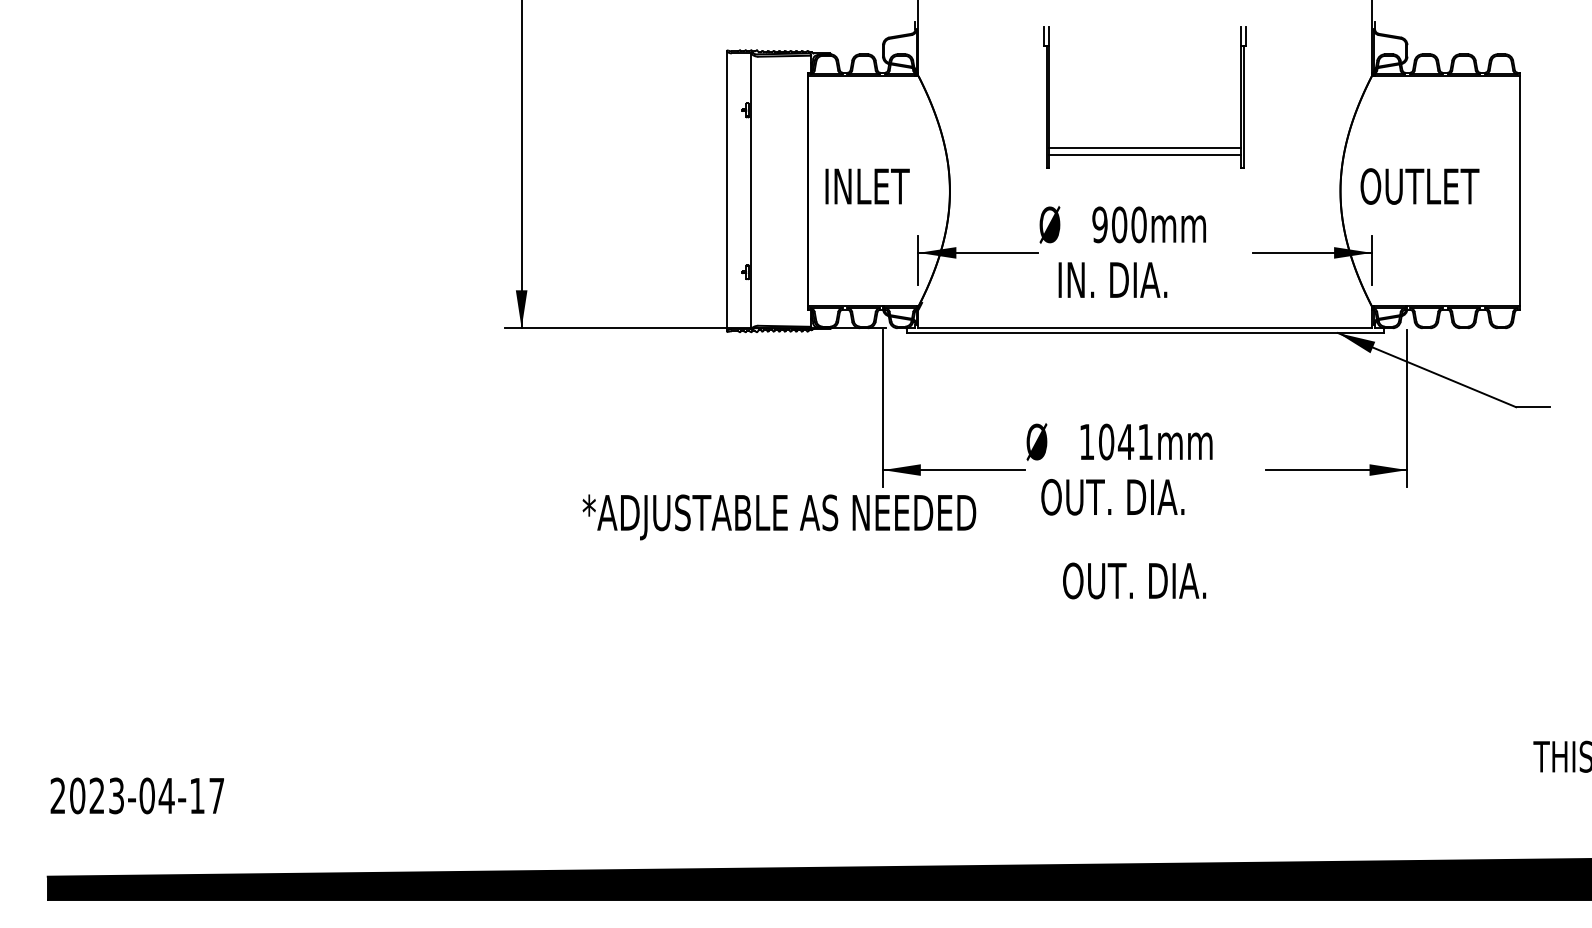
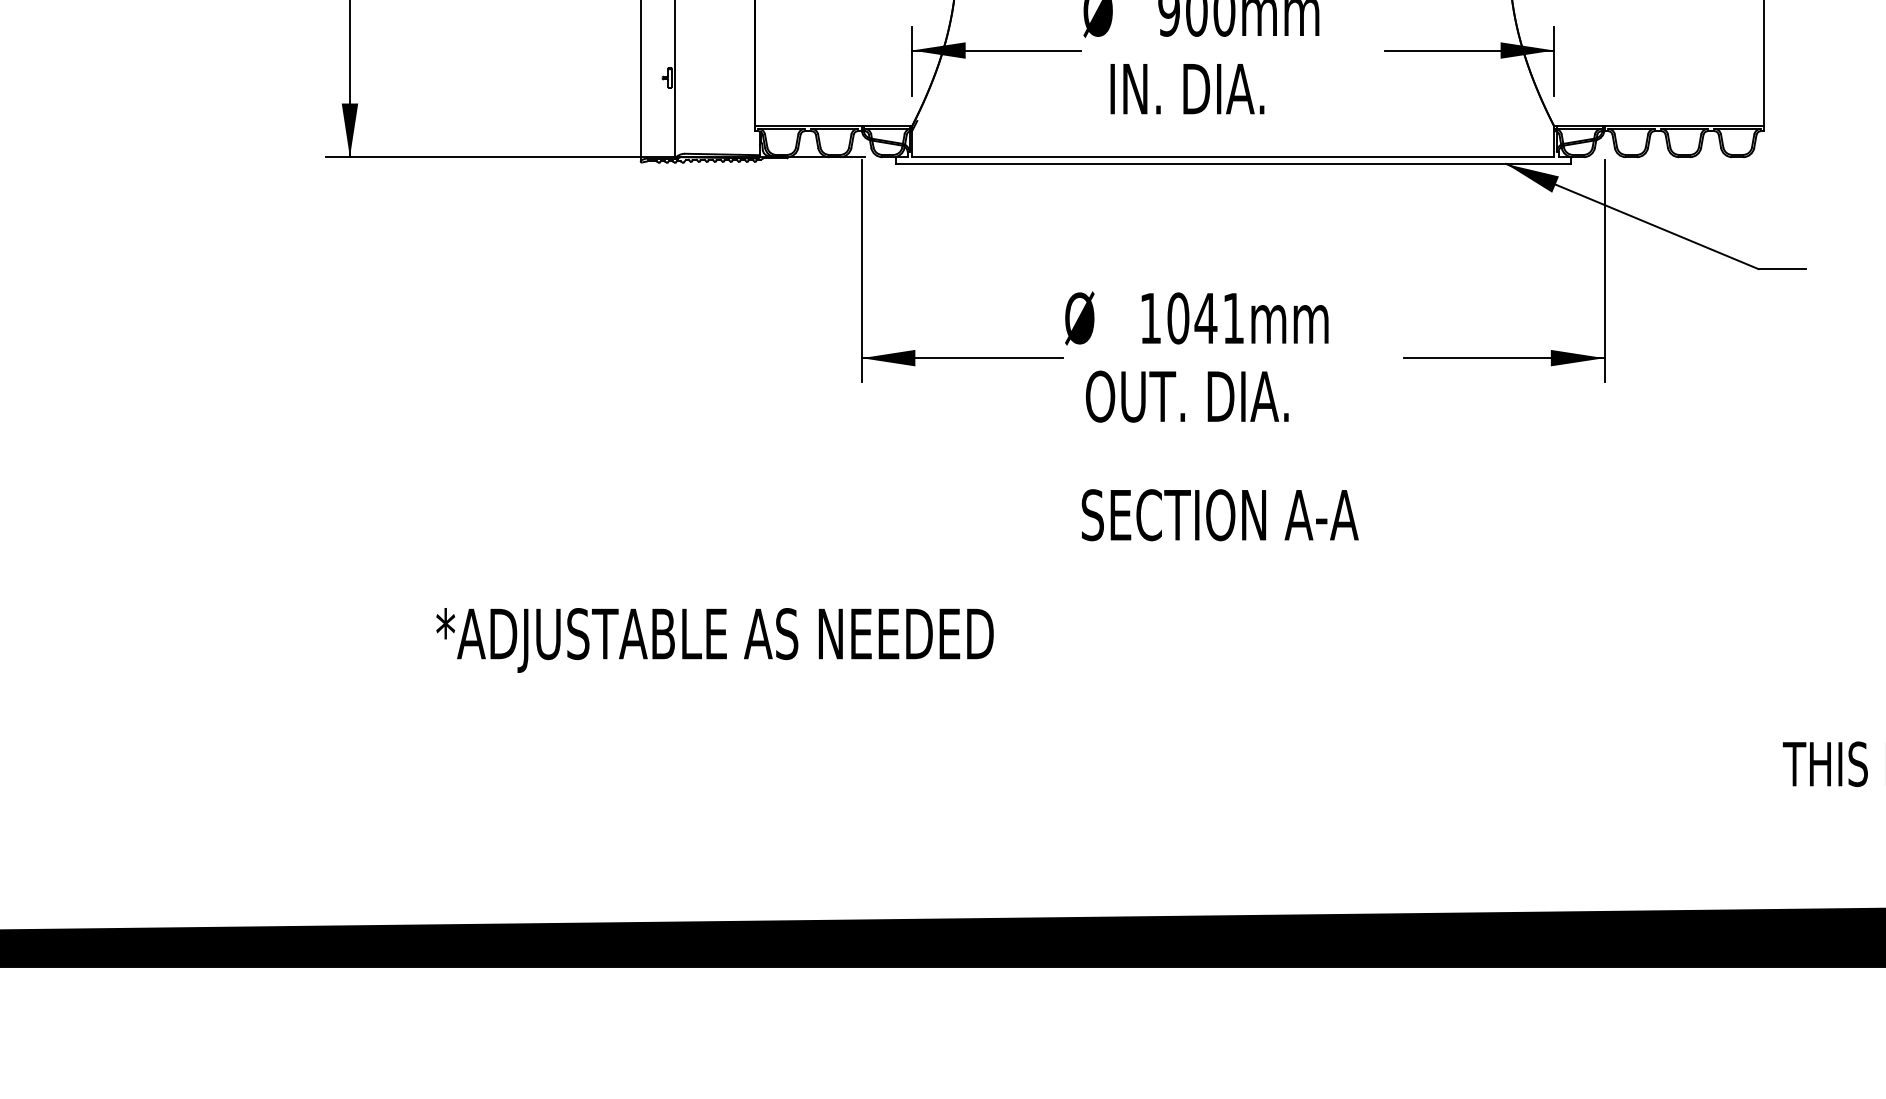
text: (779, 517) -> (715, 640), moved
text: (1135, 580) -> (1219, 514), OUT. DIA. -> SECTION A-A

